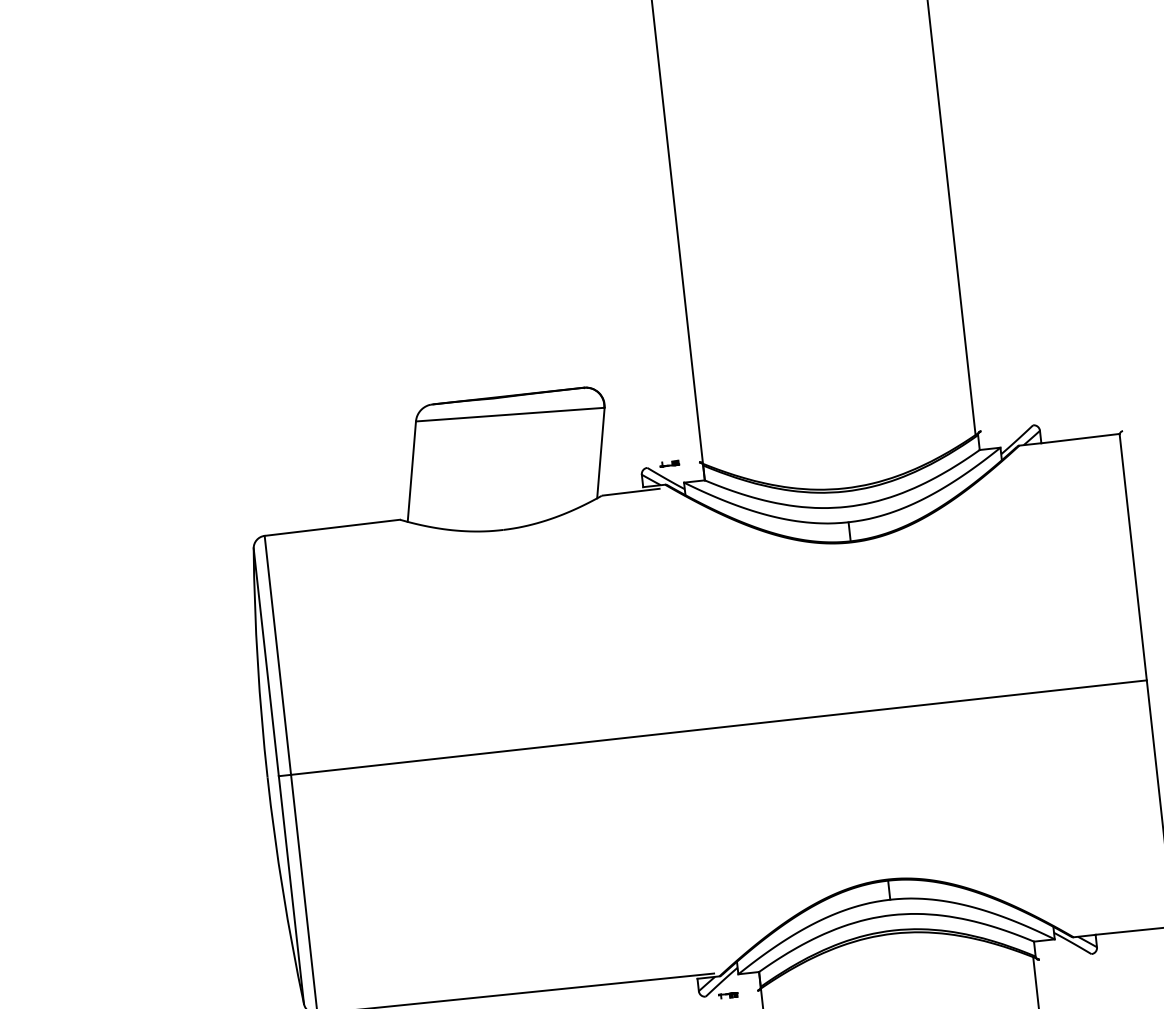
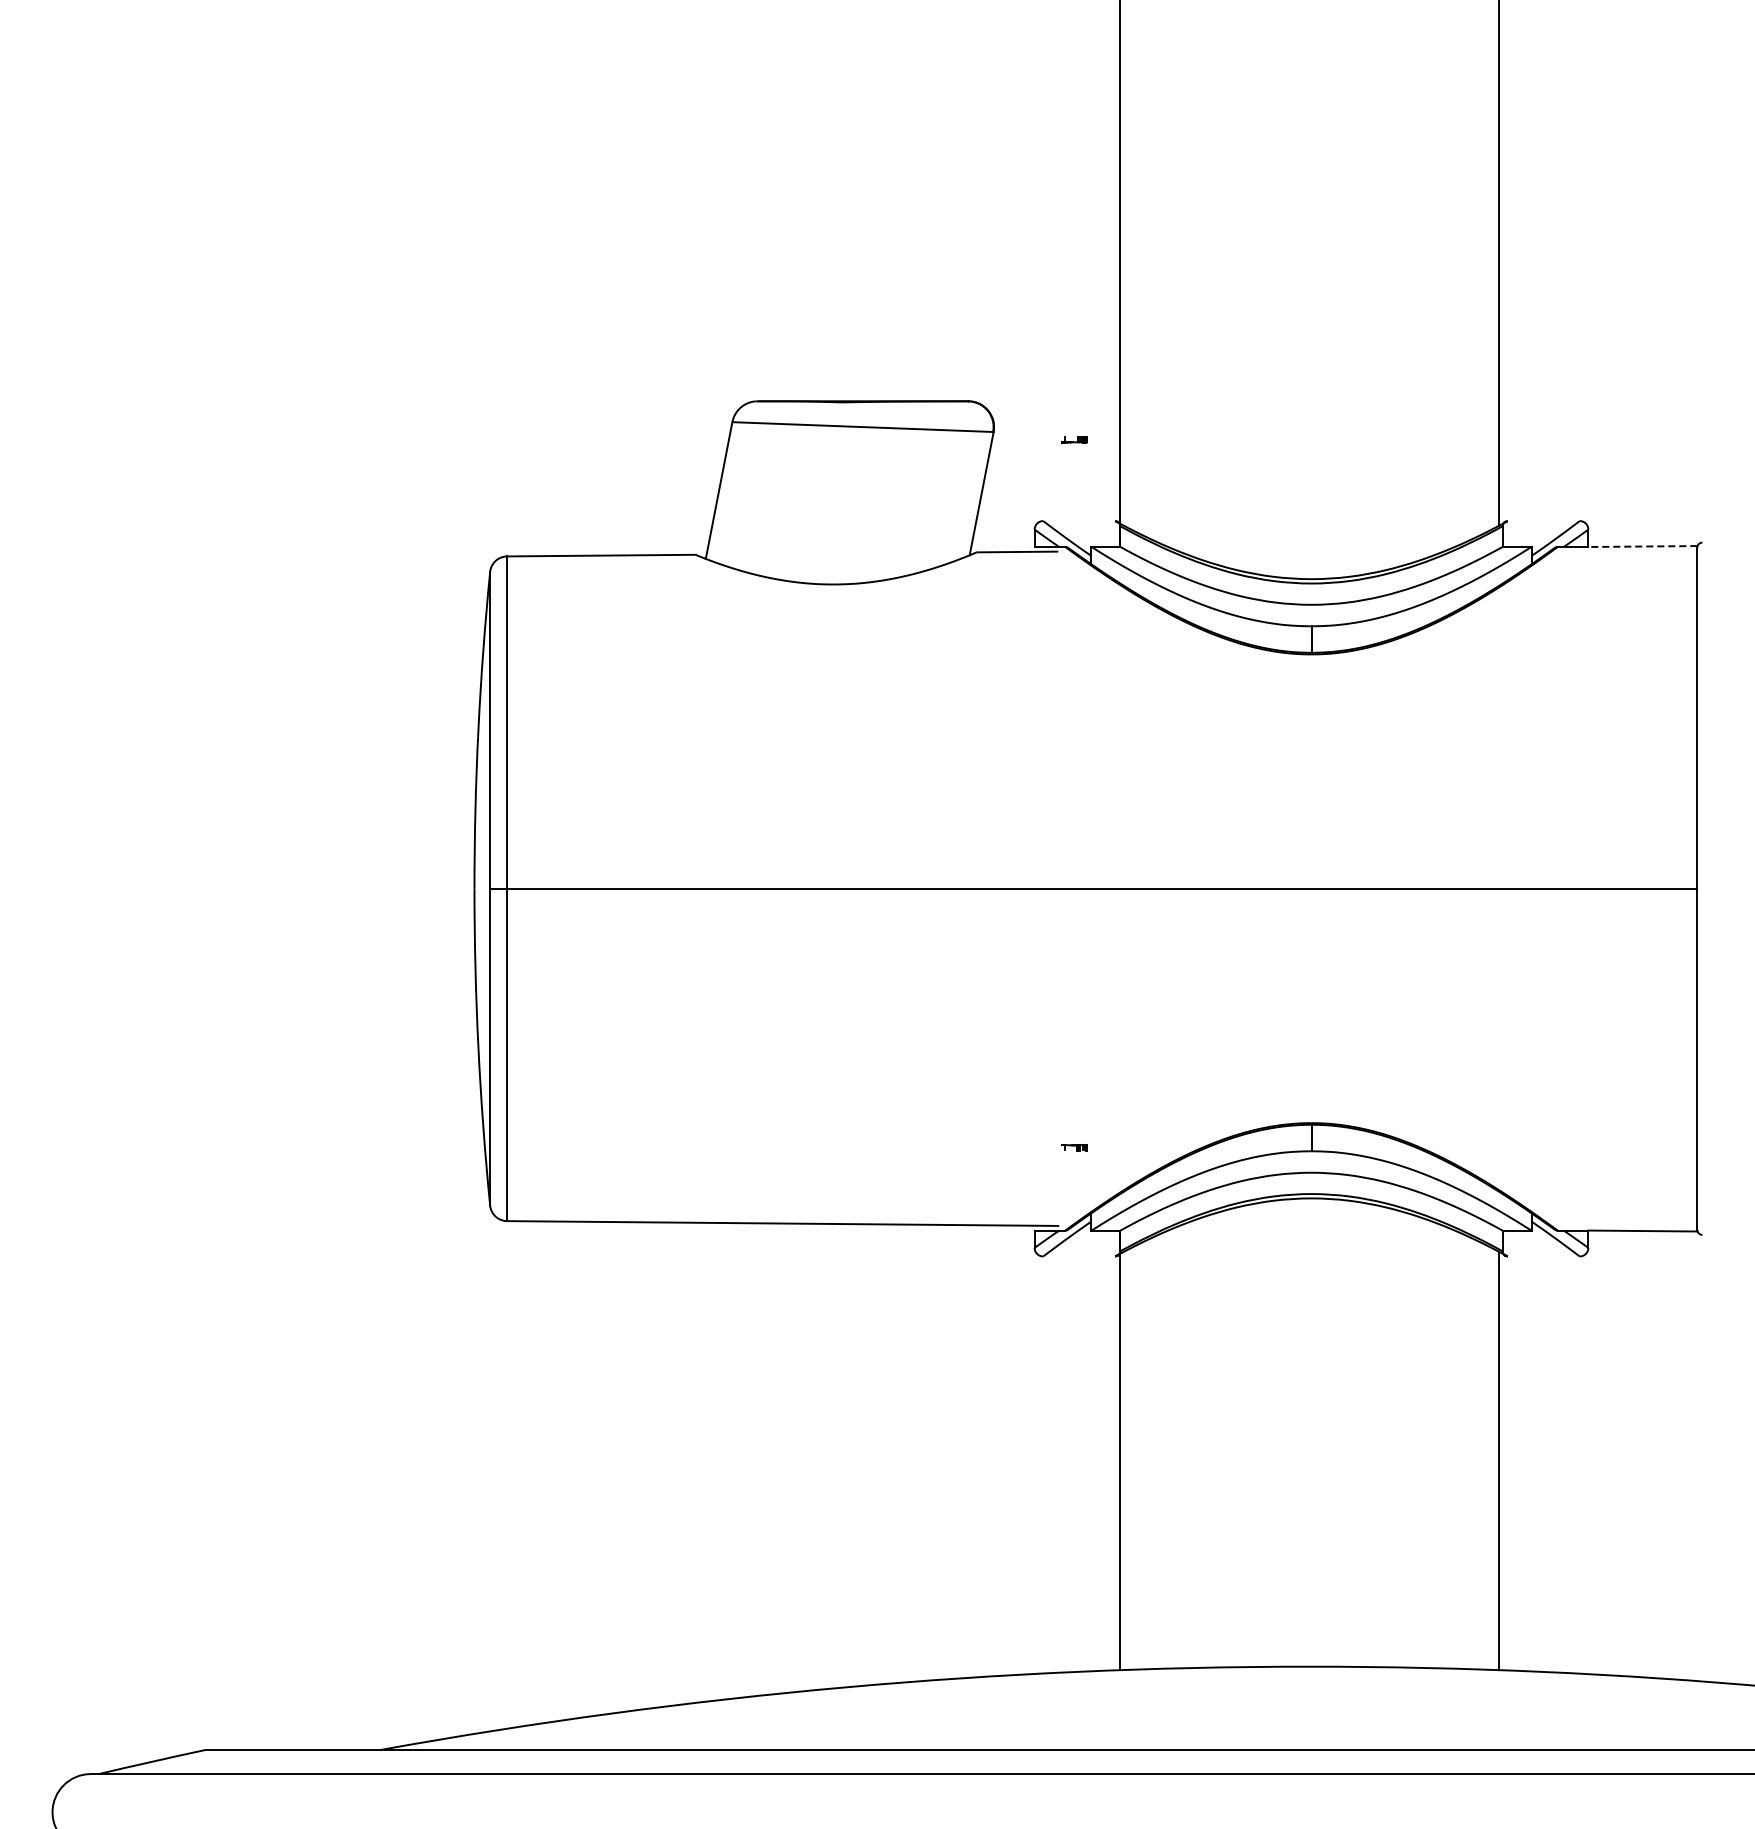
line: (1080, 438) -> (1642, 546), solid -> dashed
part: (669, 463) -> (1074, 439), moved
part: (728, 995) -> (1074, 1147), moved

